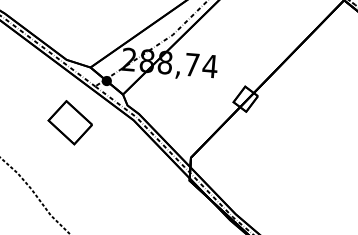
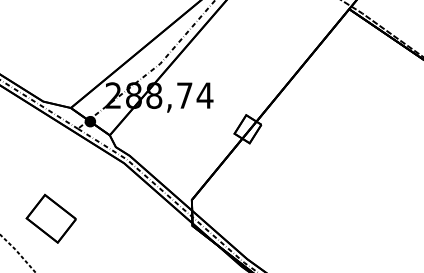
part: (69, 122) -> (50, 218), moved

